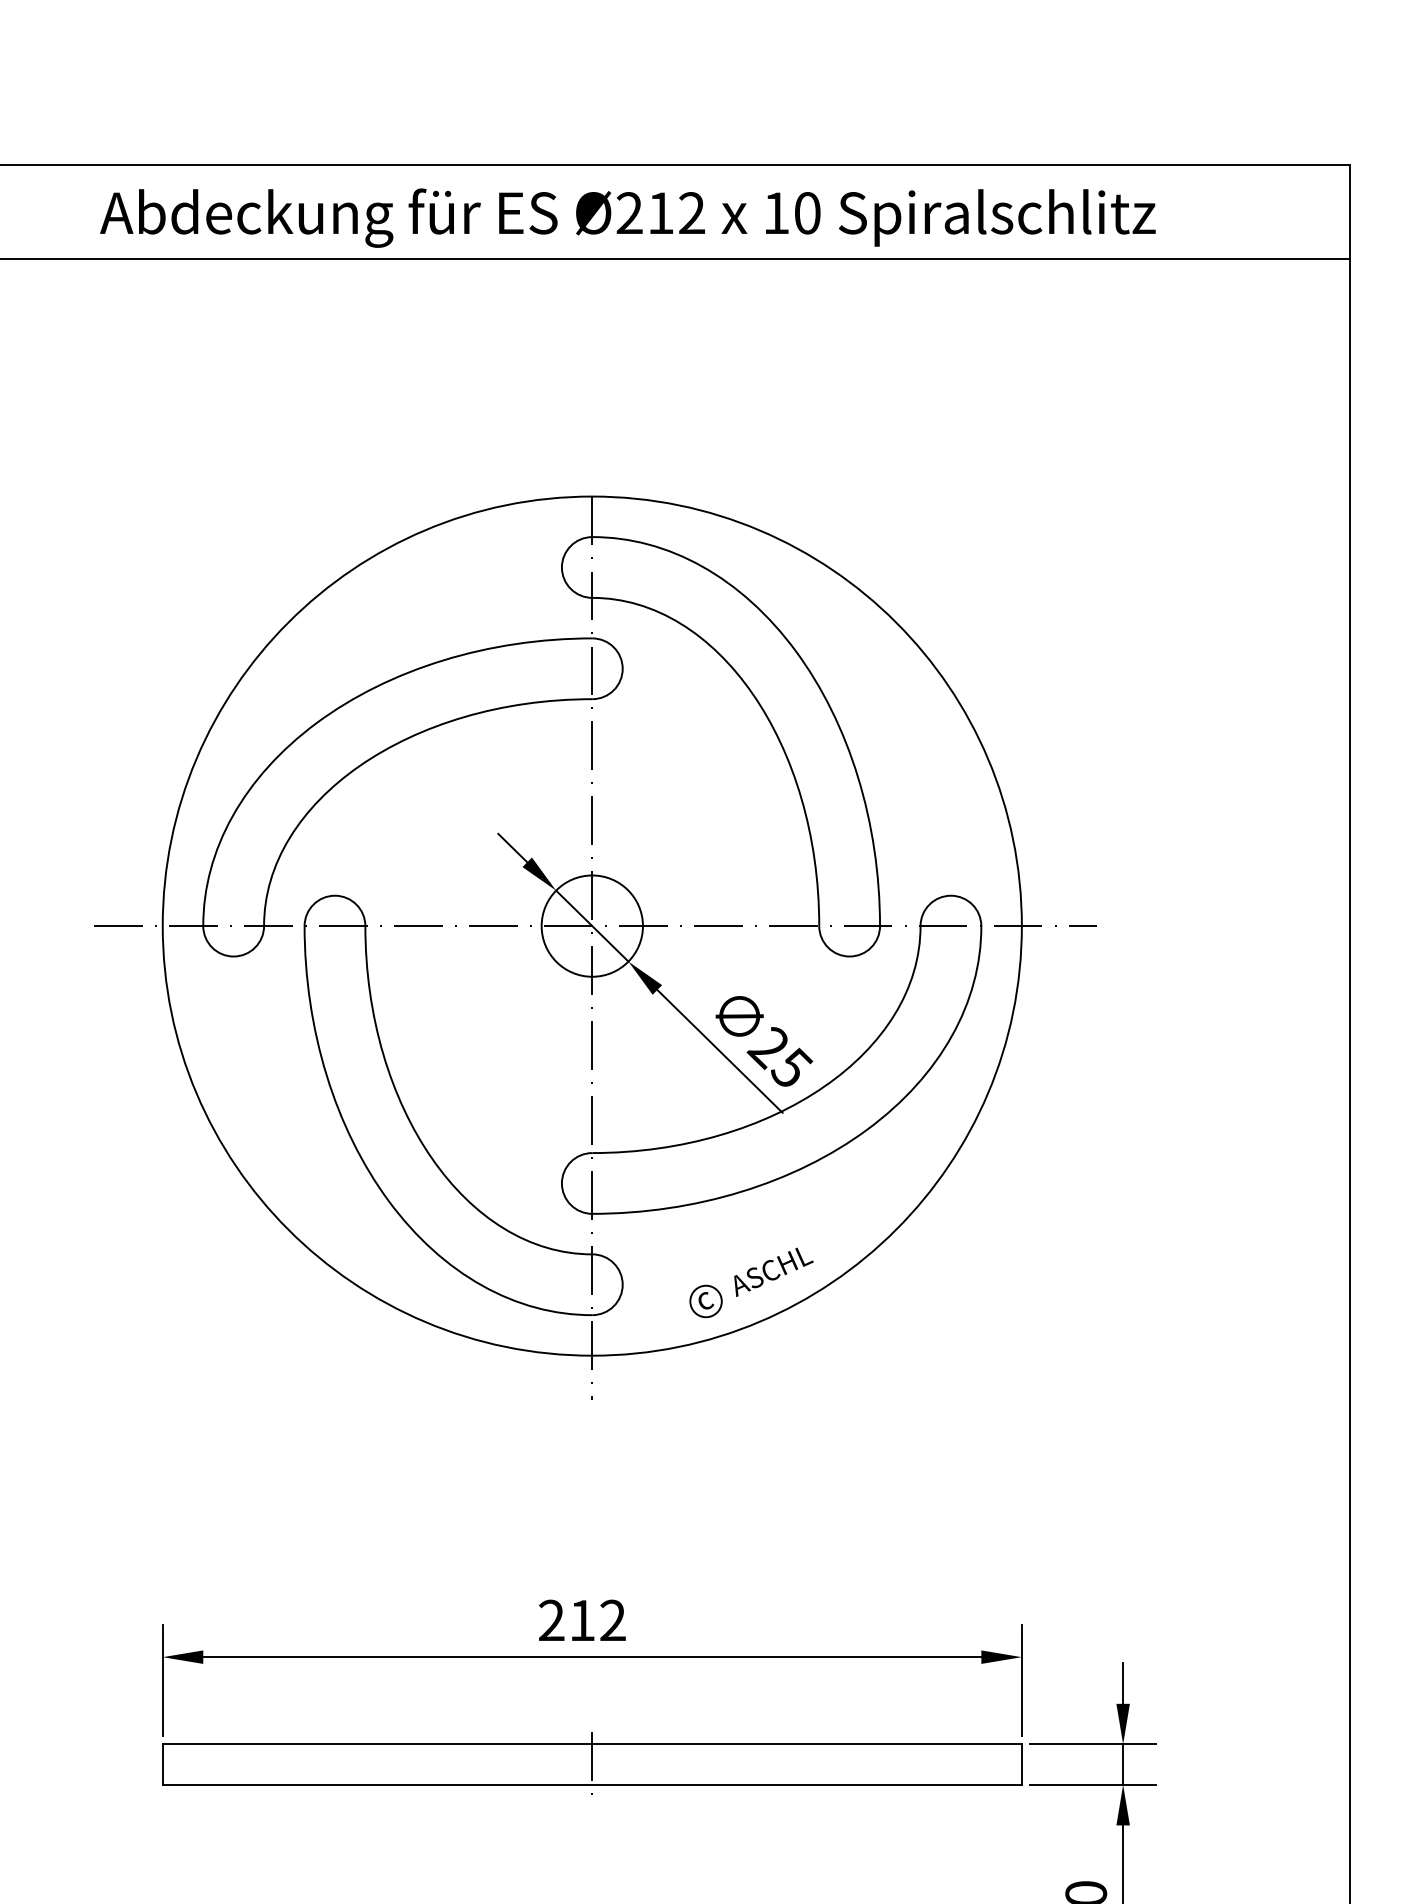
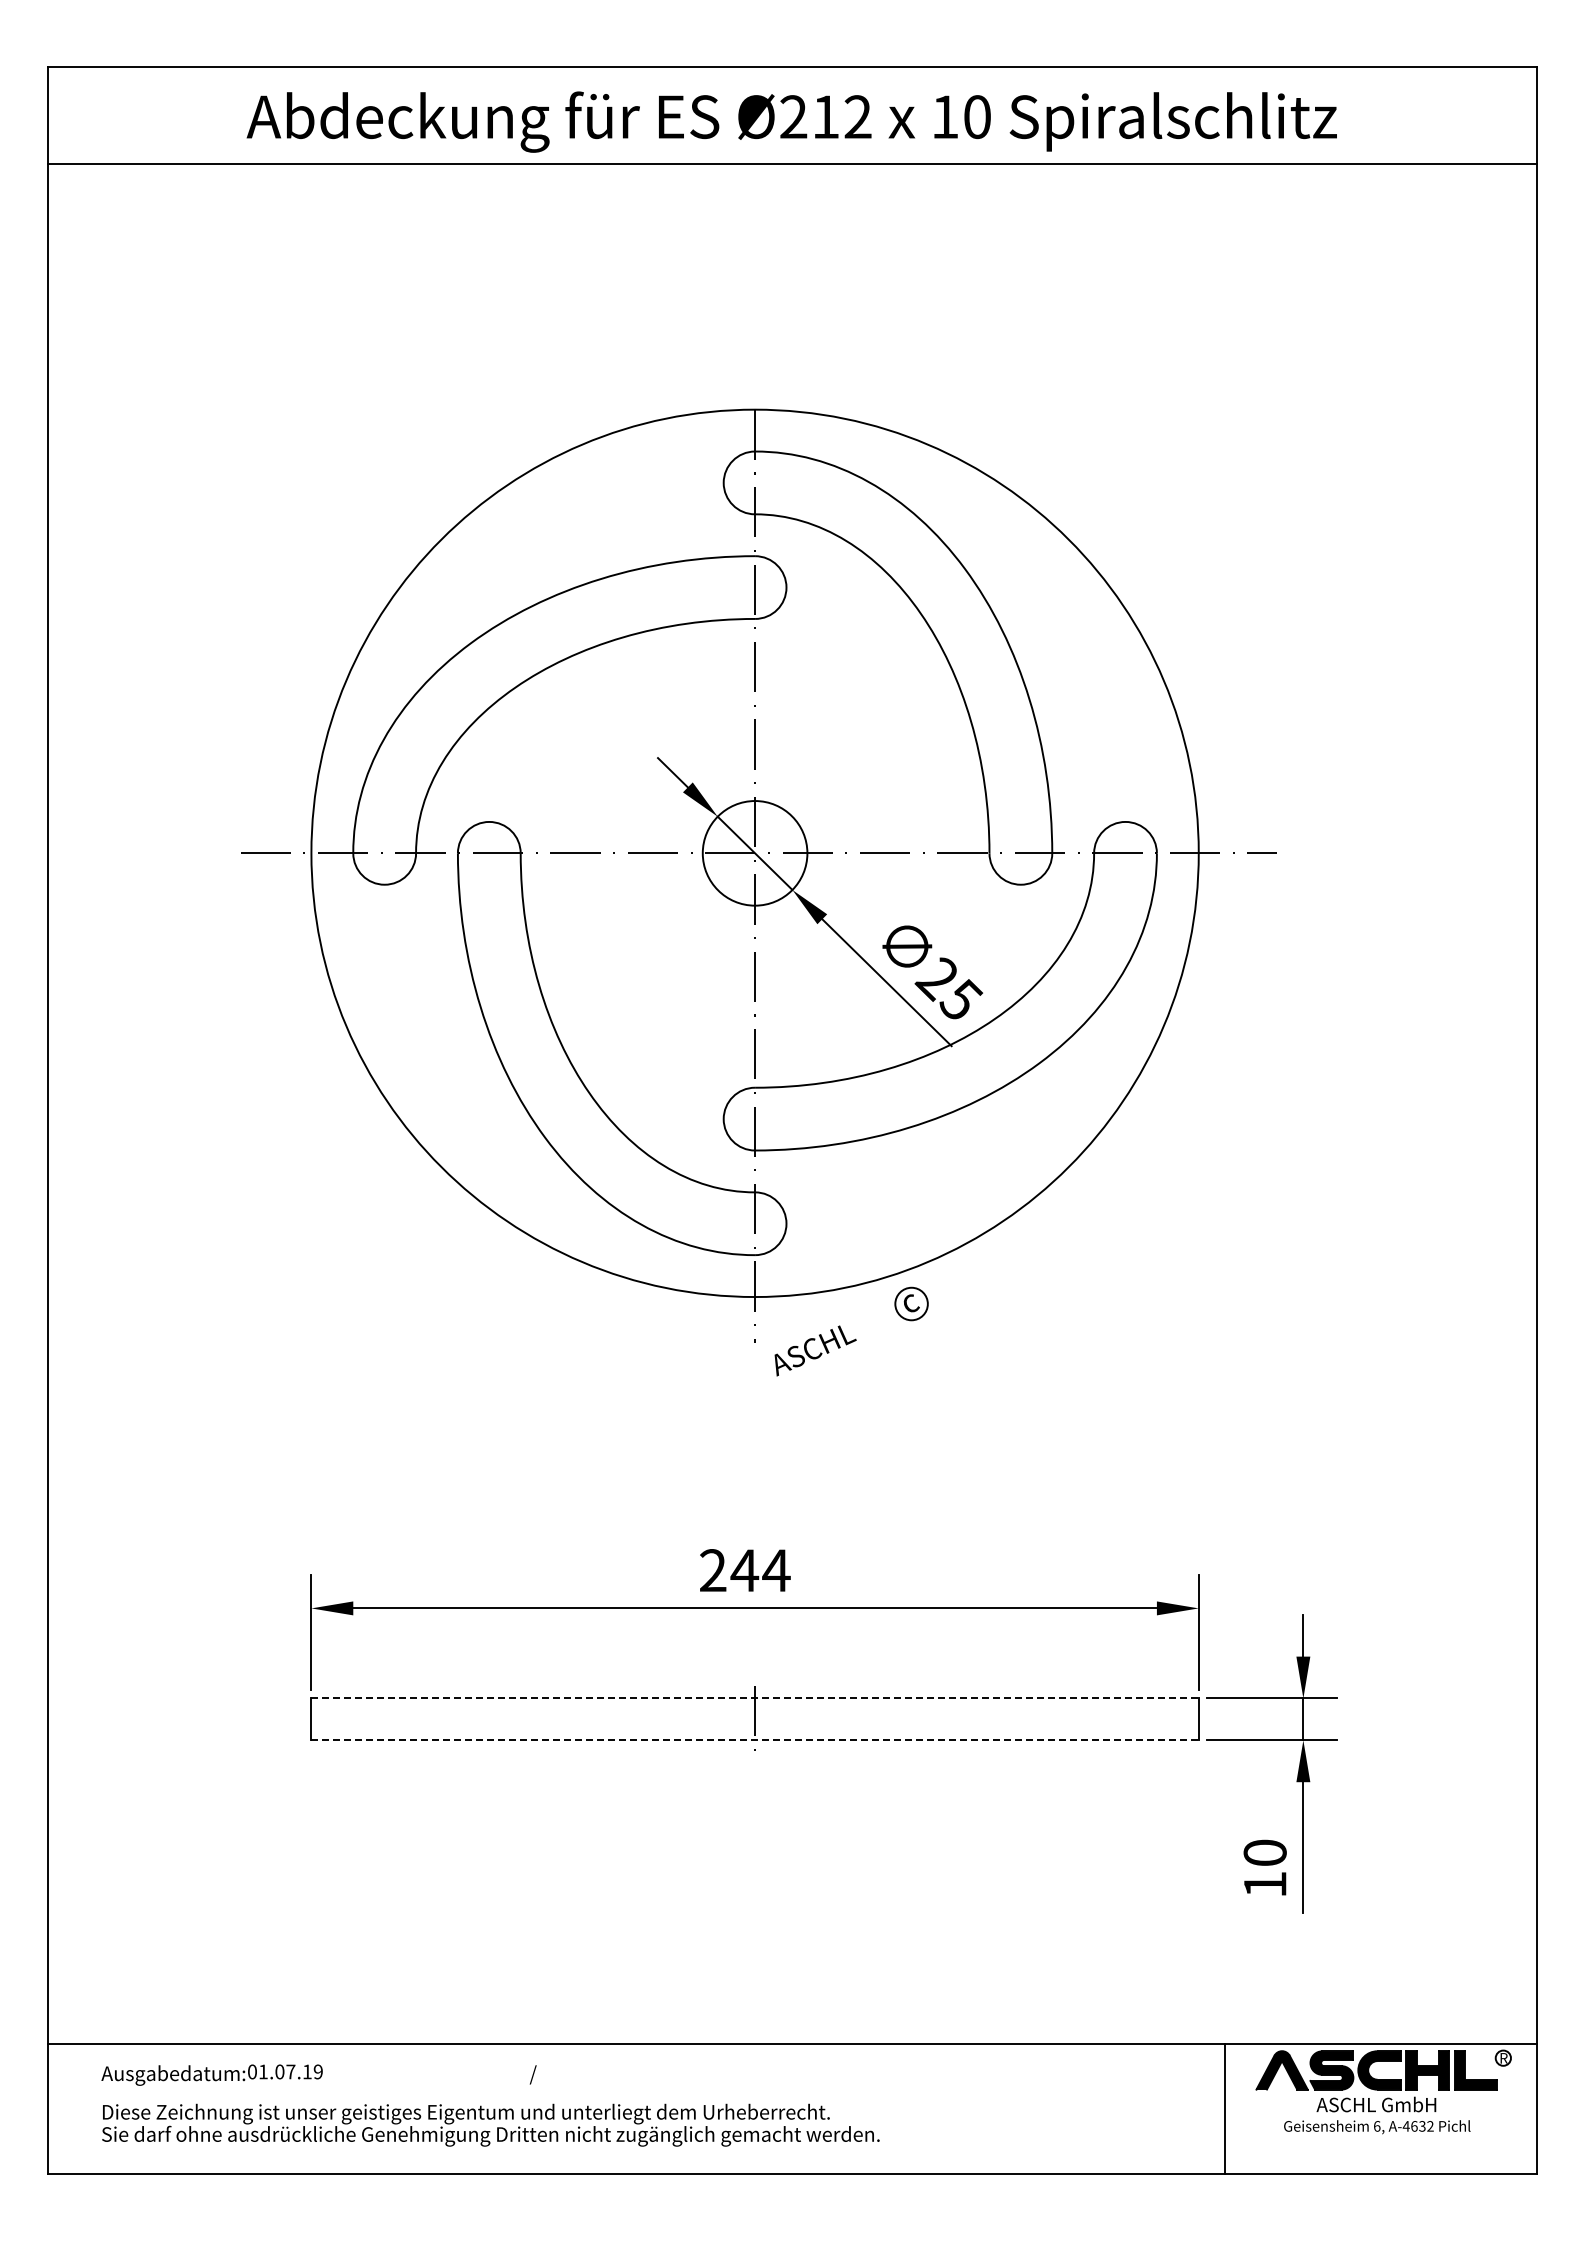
text: (773, 1271) -> (815, 1350), moved
part: (705, 1300) -> (911, 1303), moved
text: (597, 1620) -> (760, 1570), 212 -> 244
line: (592, 1744) -> (755, 1698), solid -> dashed
line: (592, 1785) -> (755, 1740), solid -> dashed

